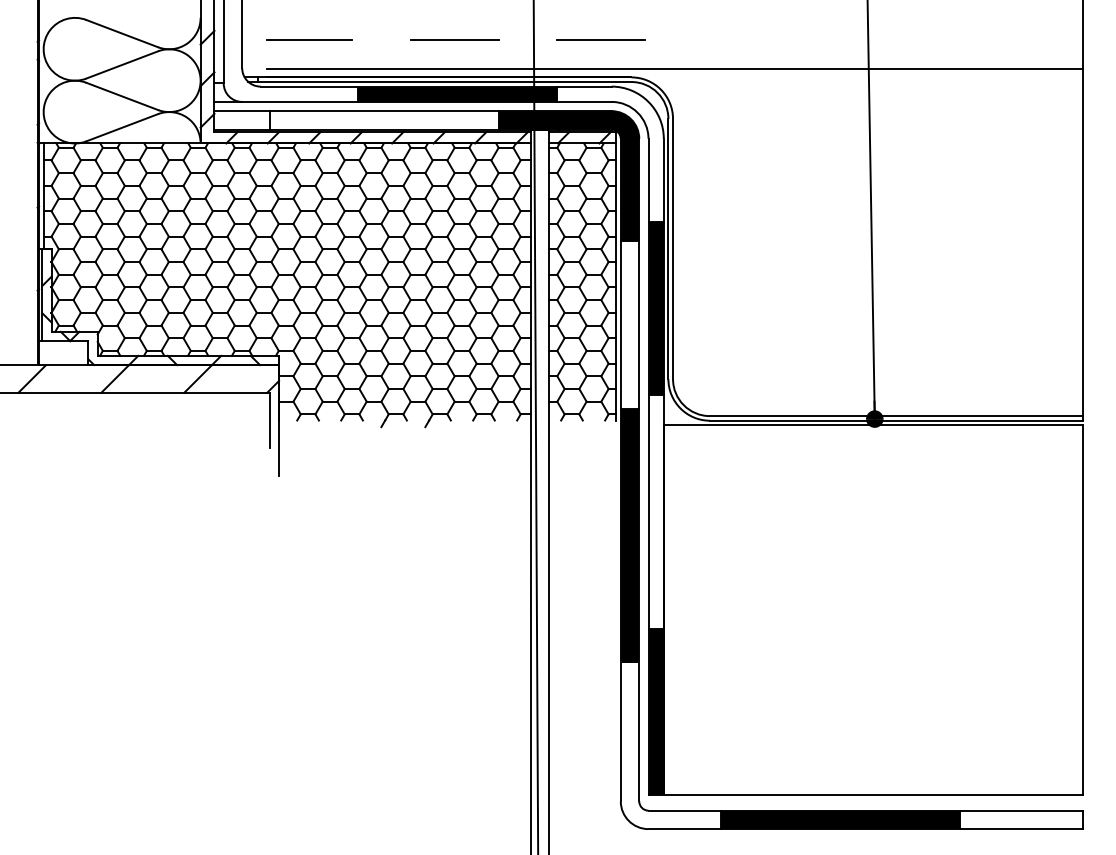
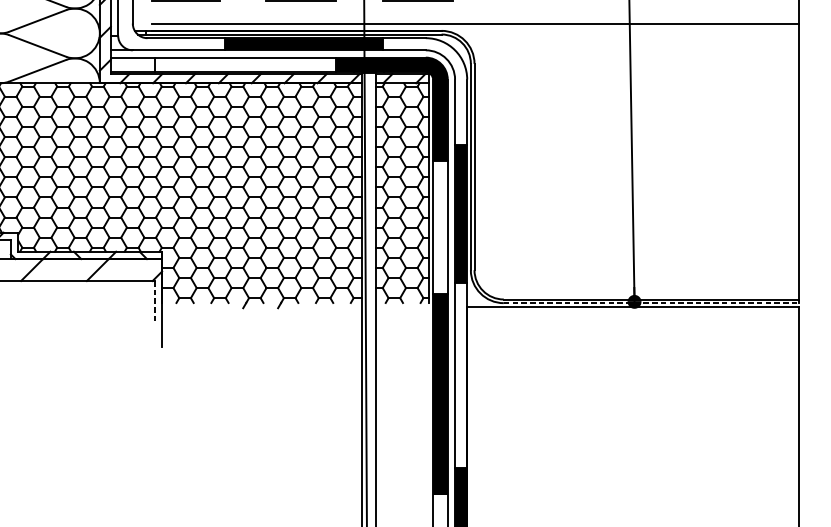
line: (269, 420) -> (154, 302), solid -> dashed
line: (896, 420) -> (651, 302), solid -> dashed

